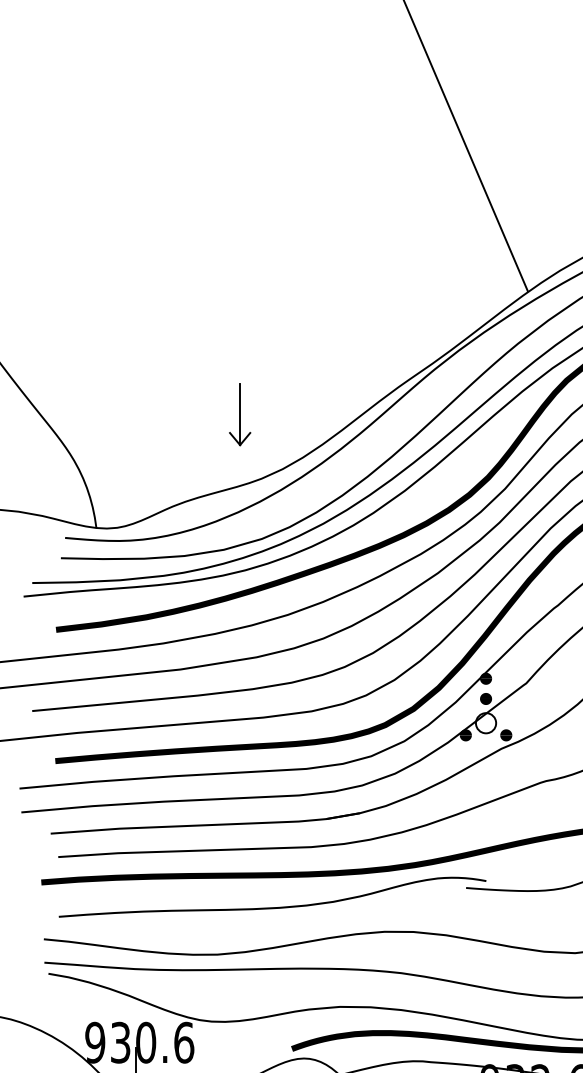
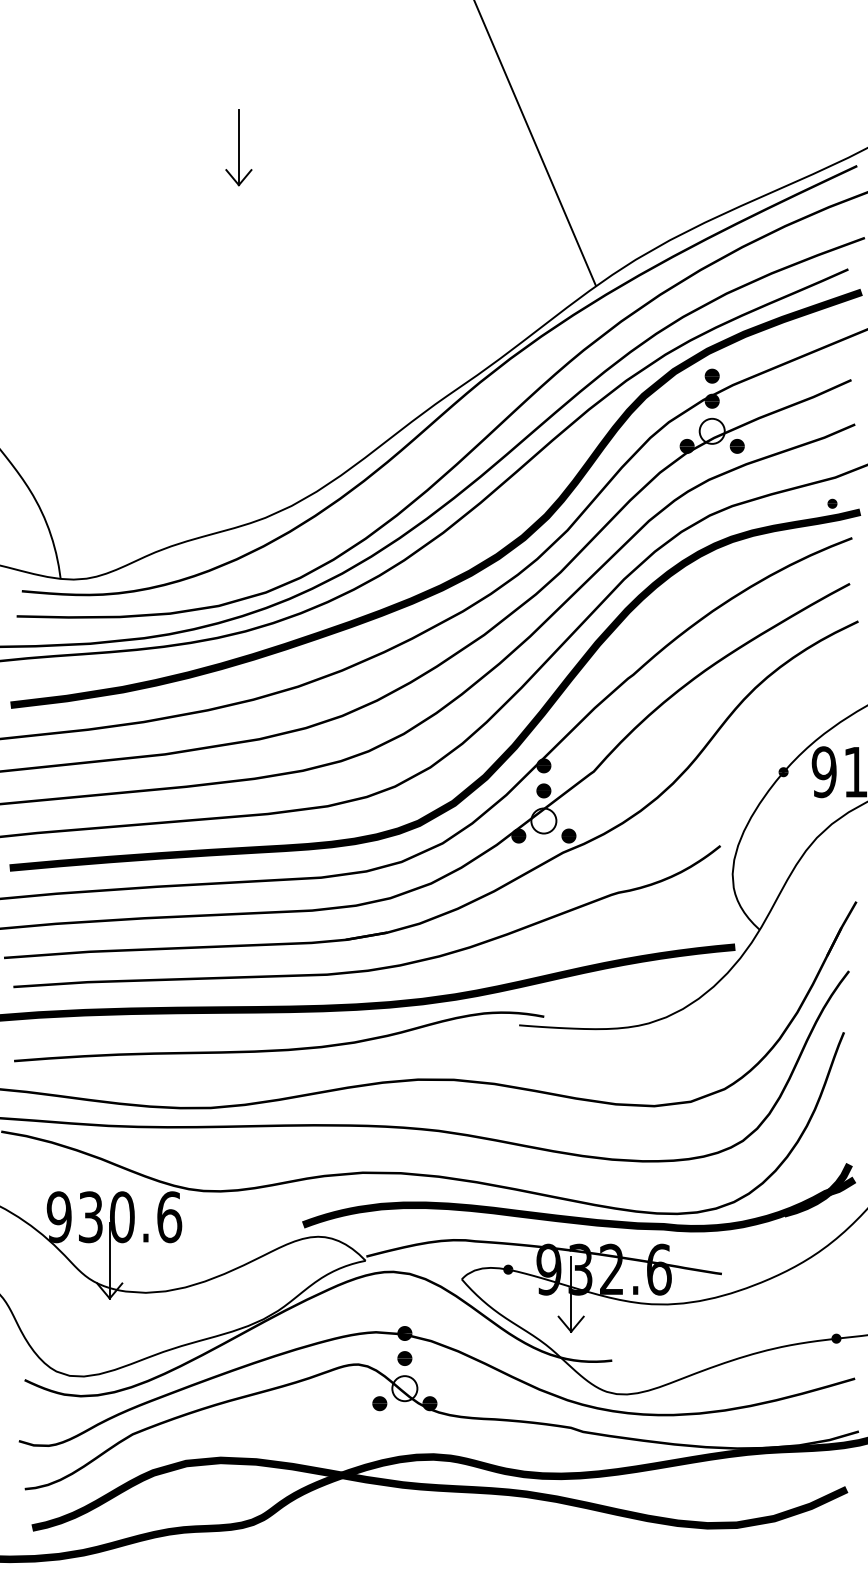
part: (239, 414) -> (238, 147), moved

